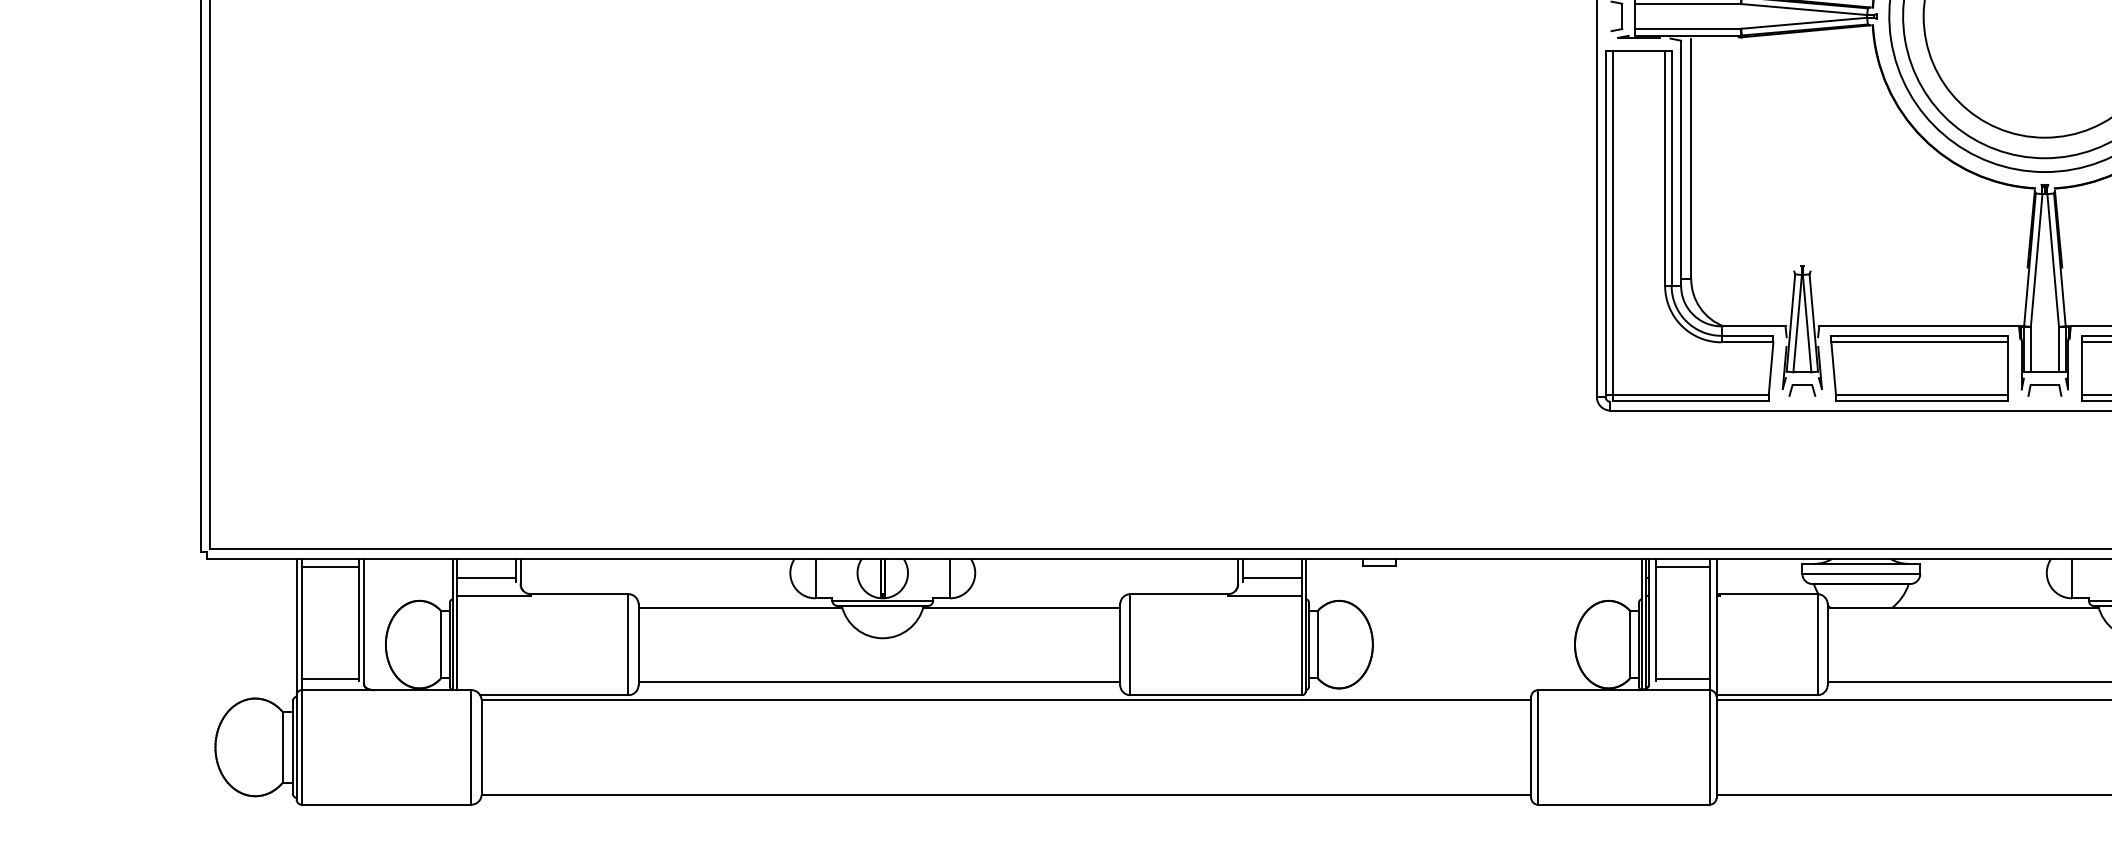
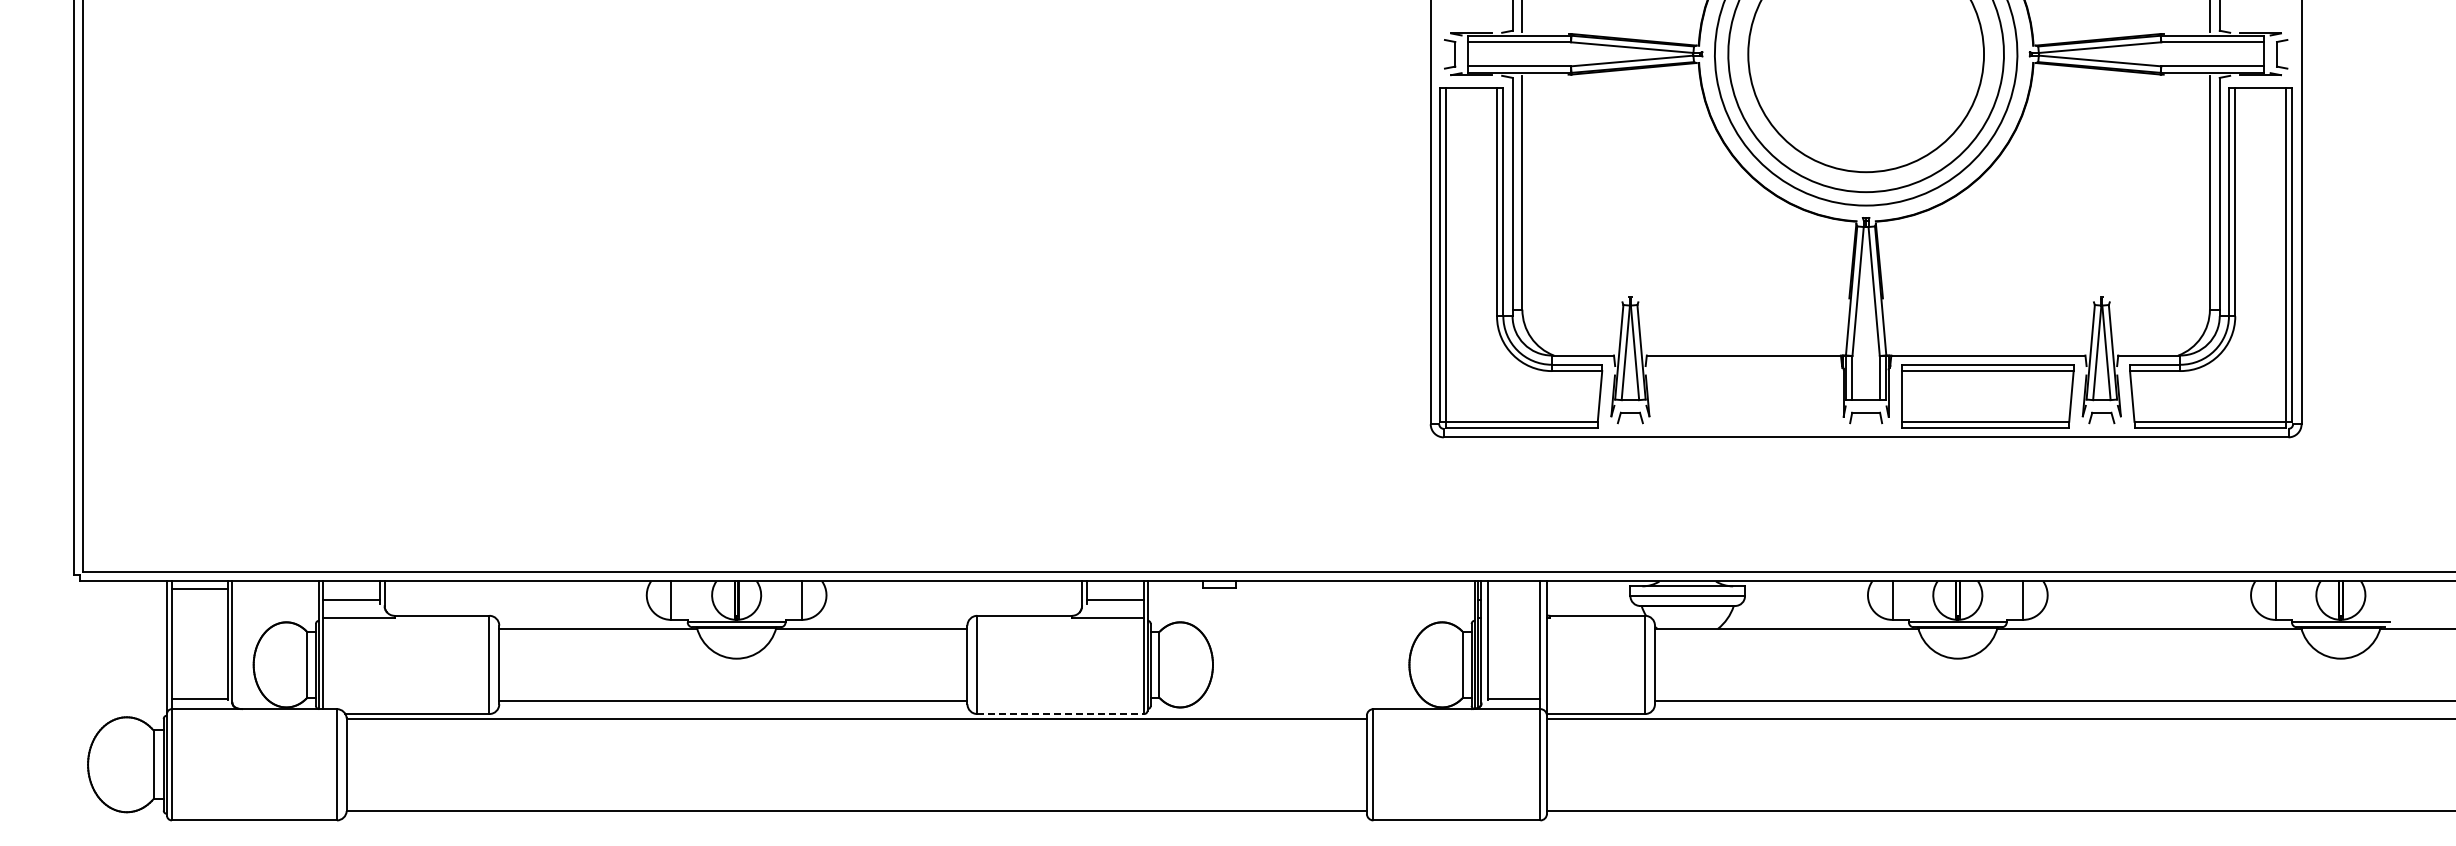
part: (1919, 368) -> (1744, 396), removed
line: (1683, 567) -> (1514, 589), removed
line: (1217, 695) -> (1061, 714), solid -> dashed

